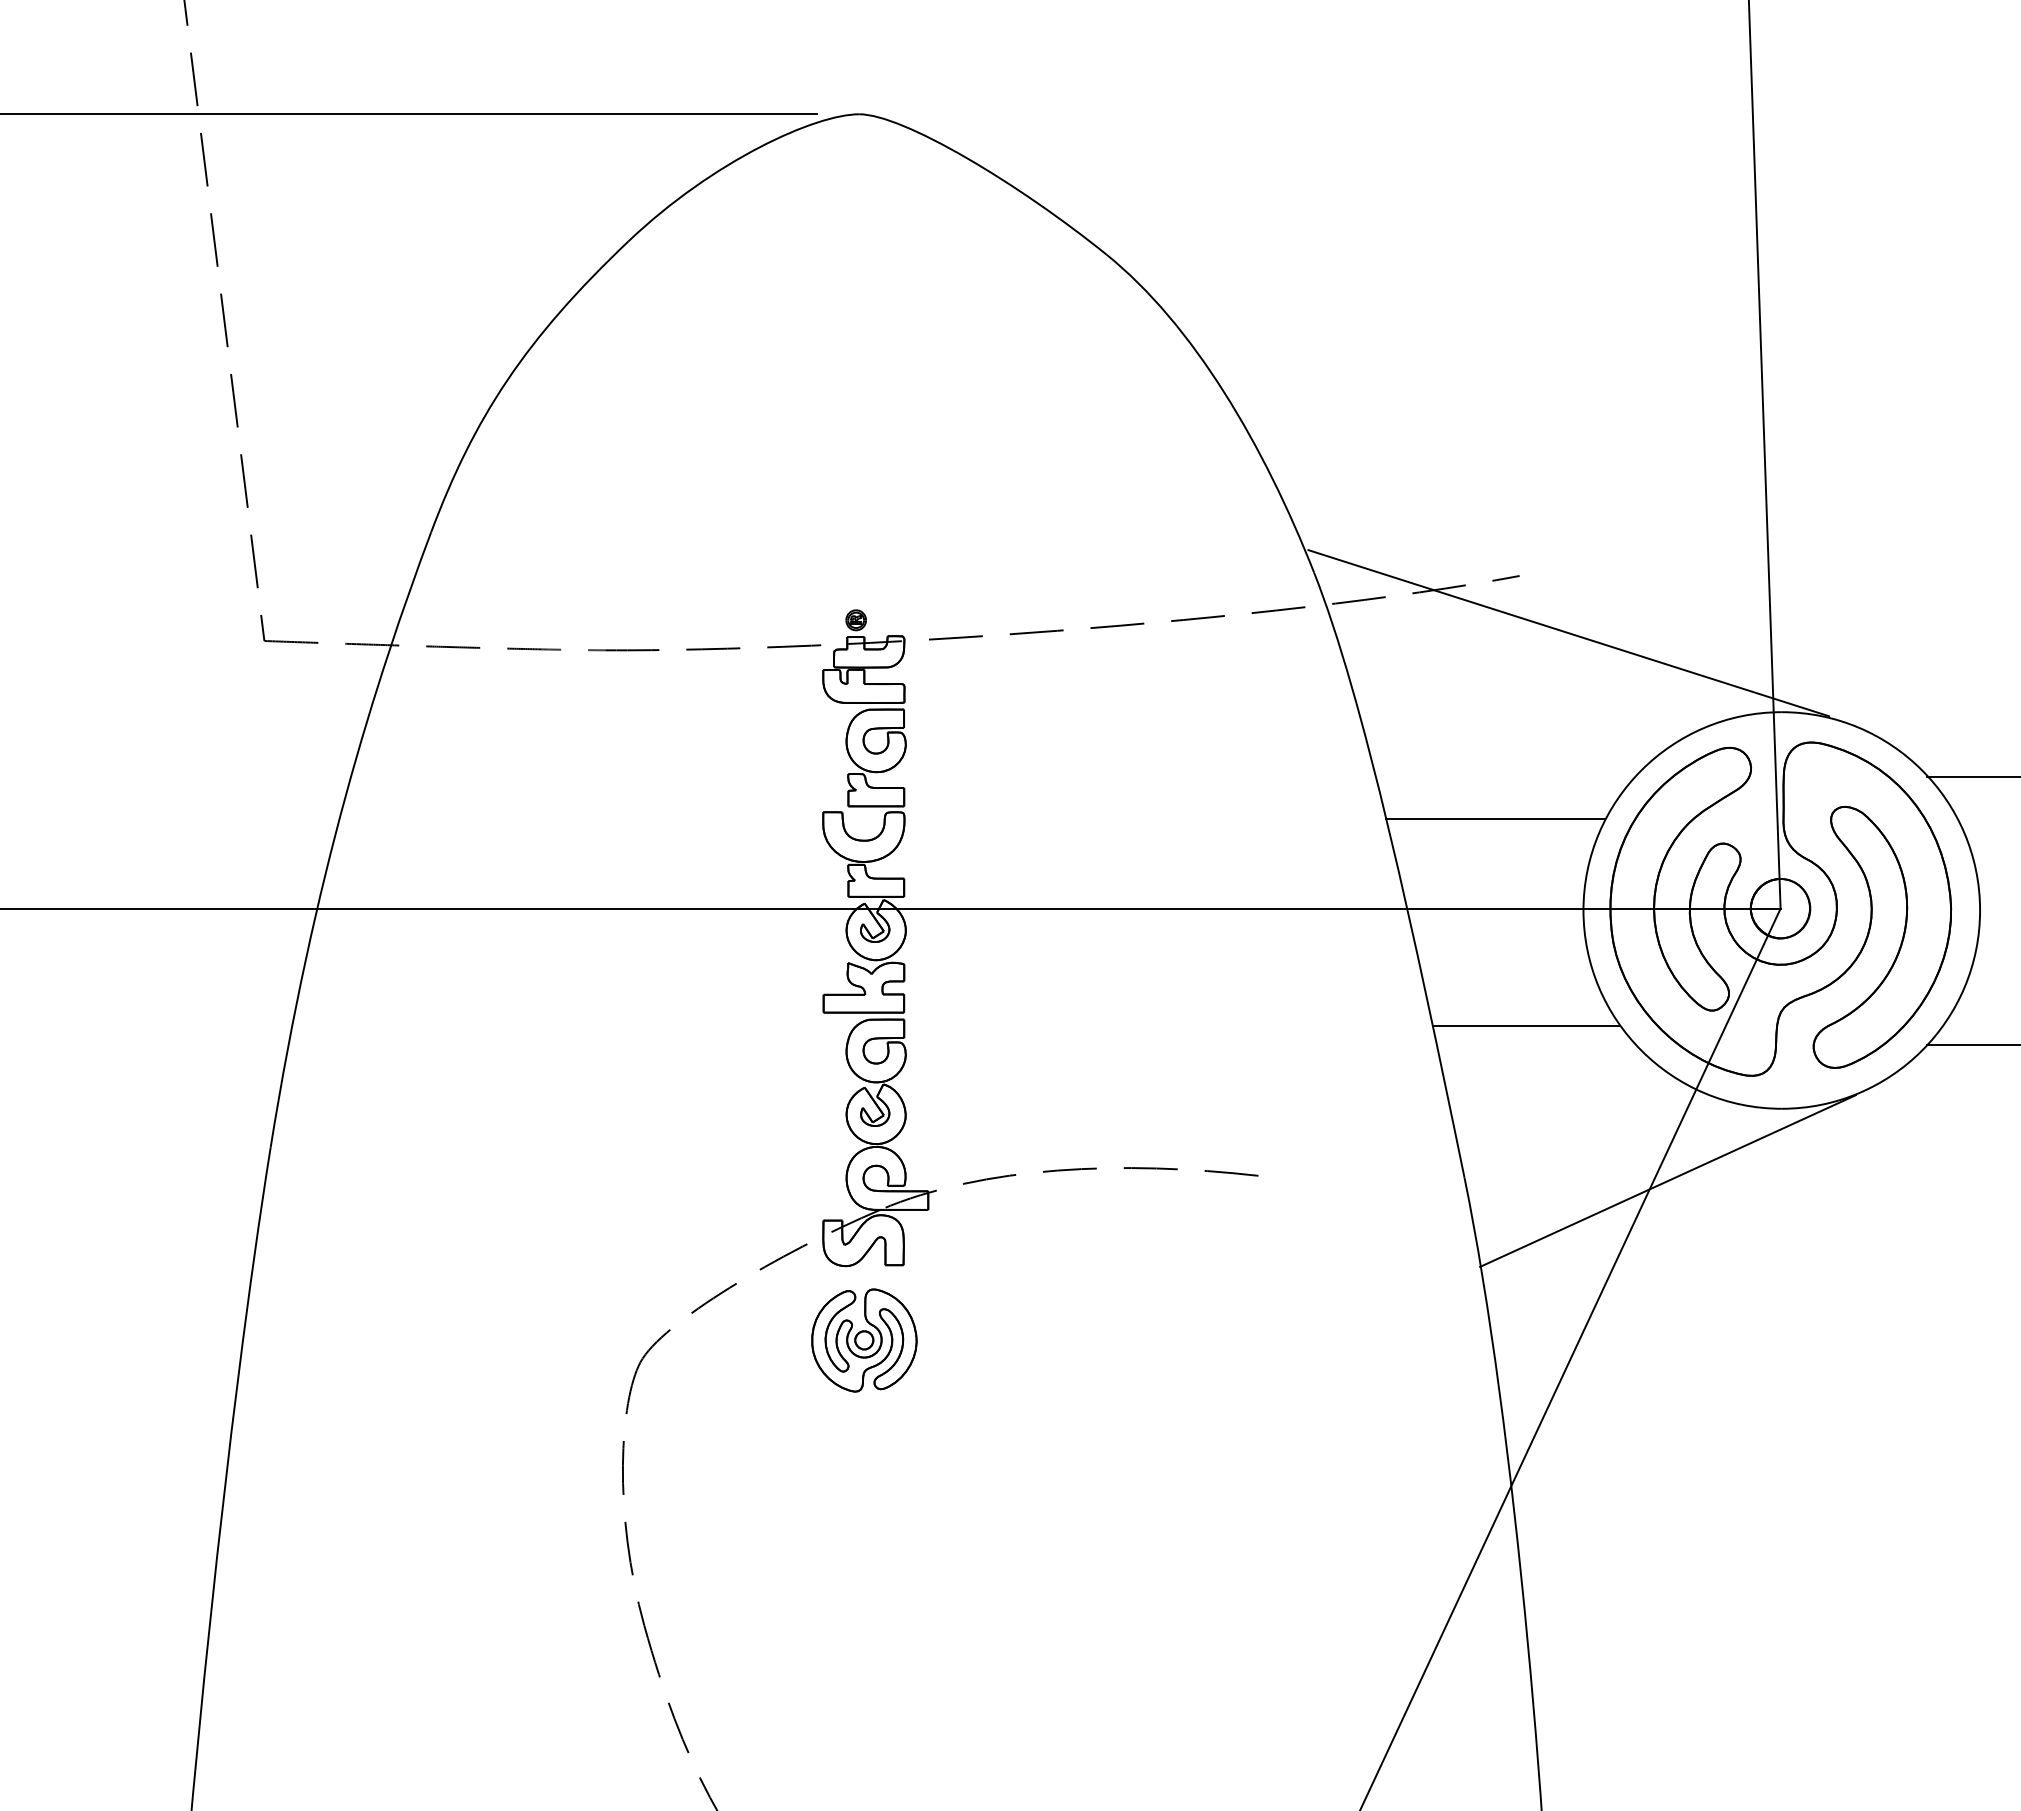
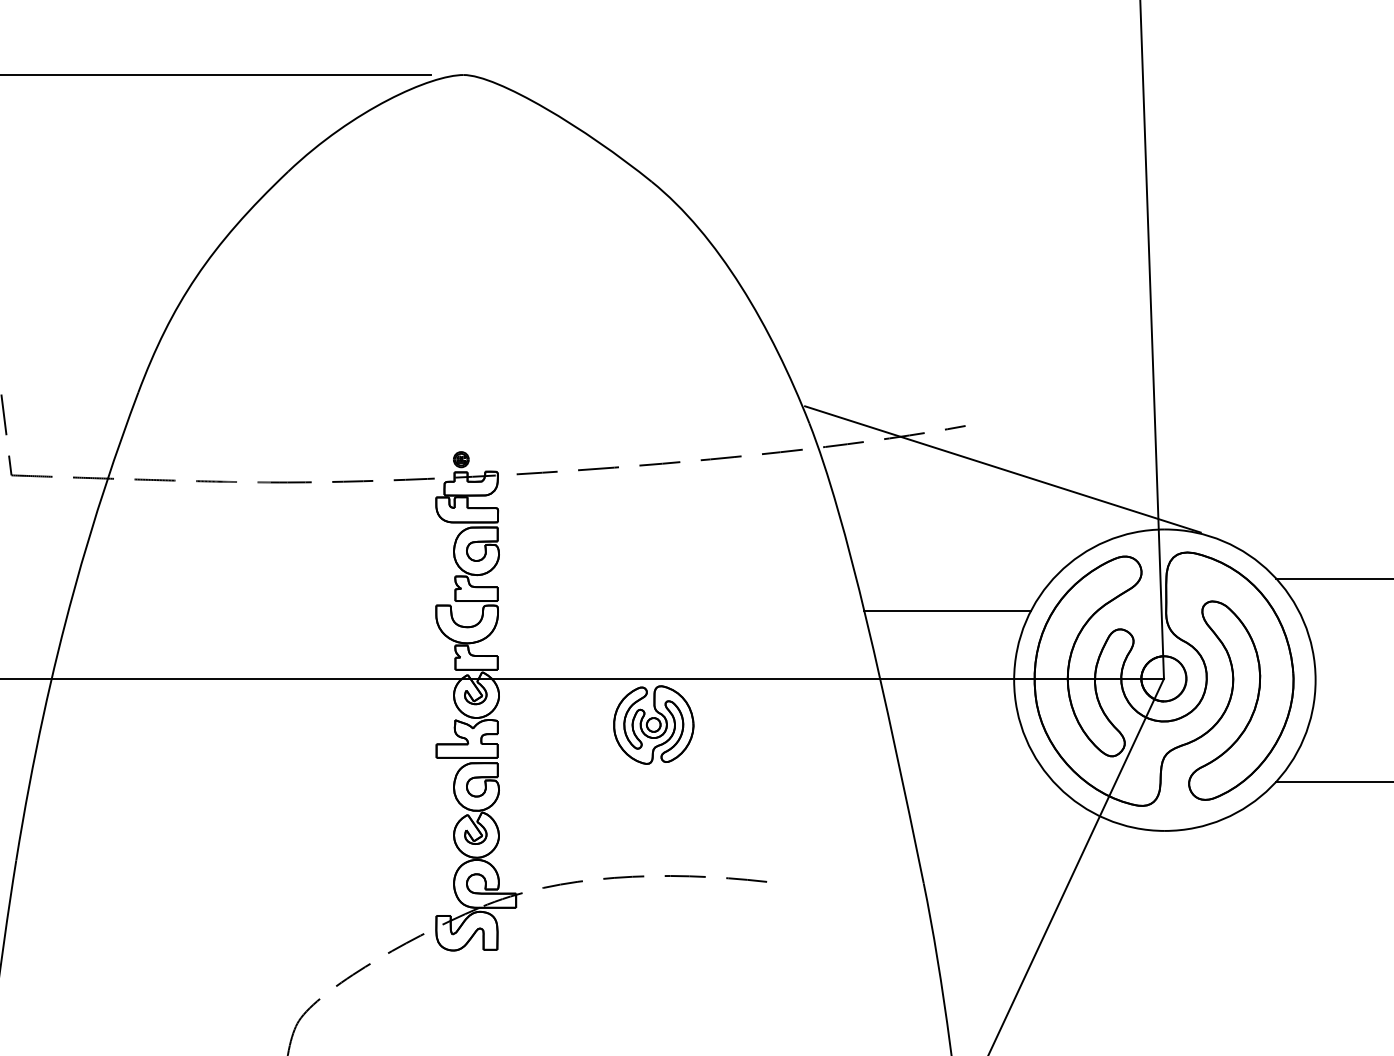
line: (1526, 1025) -> (970, 767), removed
line: (1667, 1180) -> (1078, 885), removed
part: (864, 1340) -> (653, 725), moved

